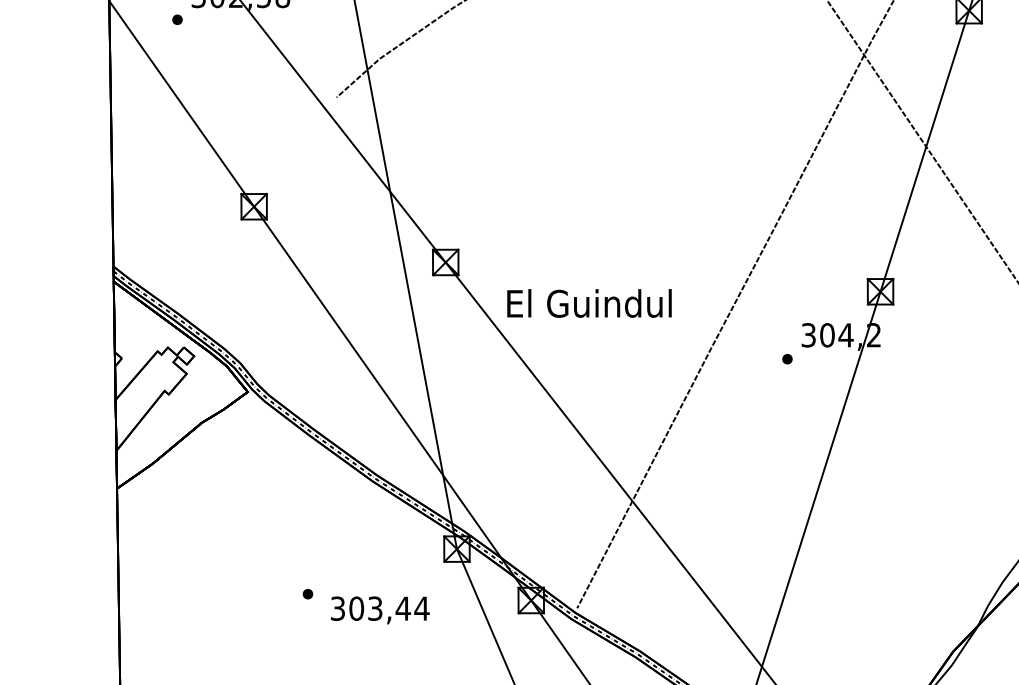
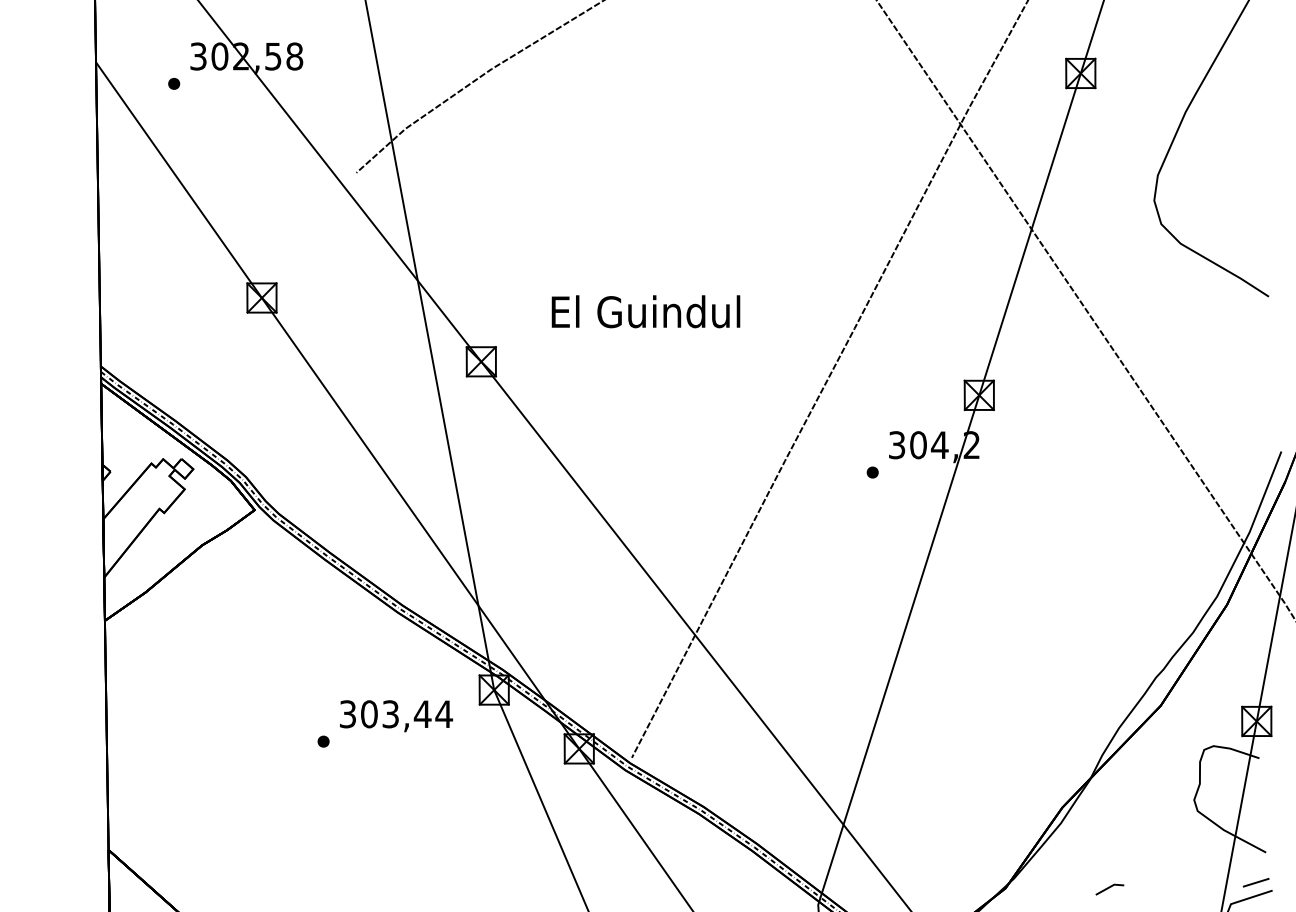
text: (589, 303) -> (645, 311), moved
text: (380, 610) -> (396, 716), moved

